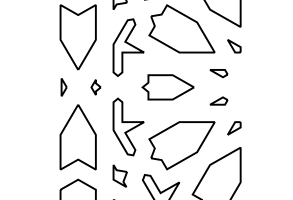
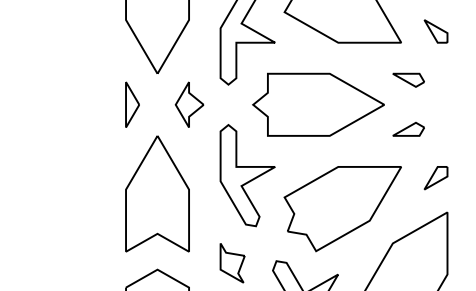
part: (63, 87) -> (131, 105), size x1.43
part: (95, 87) -> (188, 105), size x1.67
part: (167, 87) -> (316, 105), size x1.43

